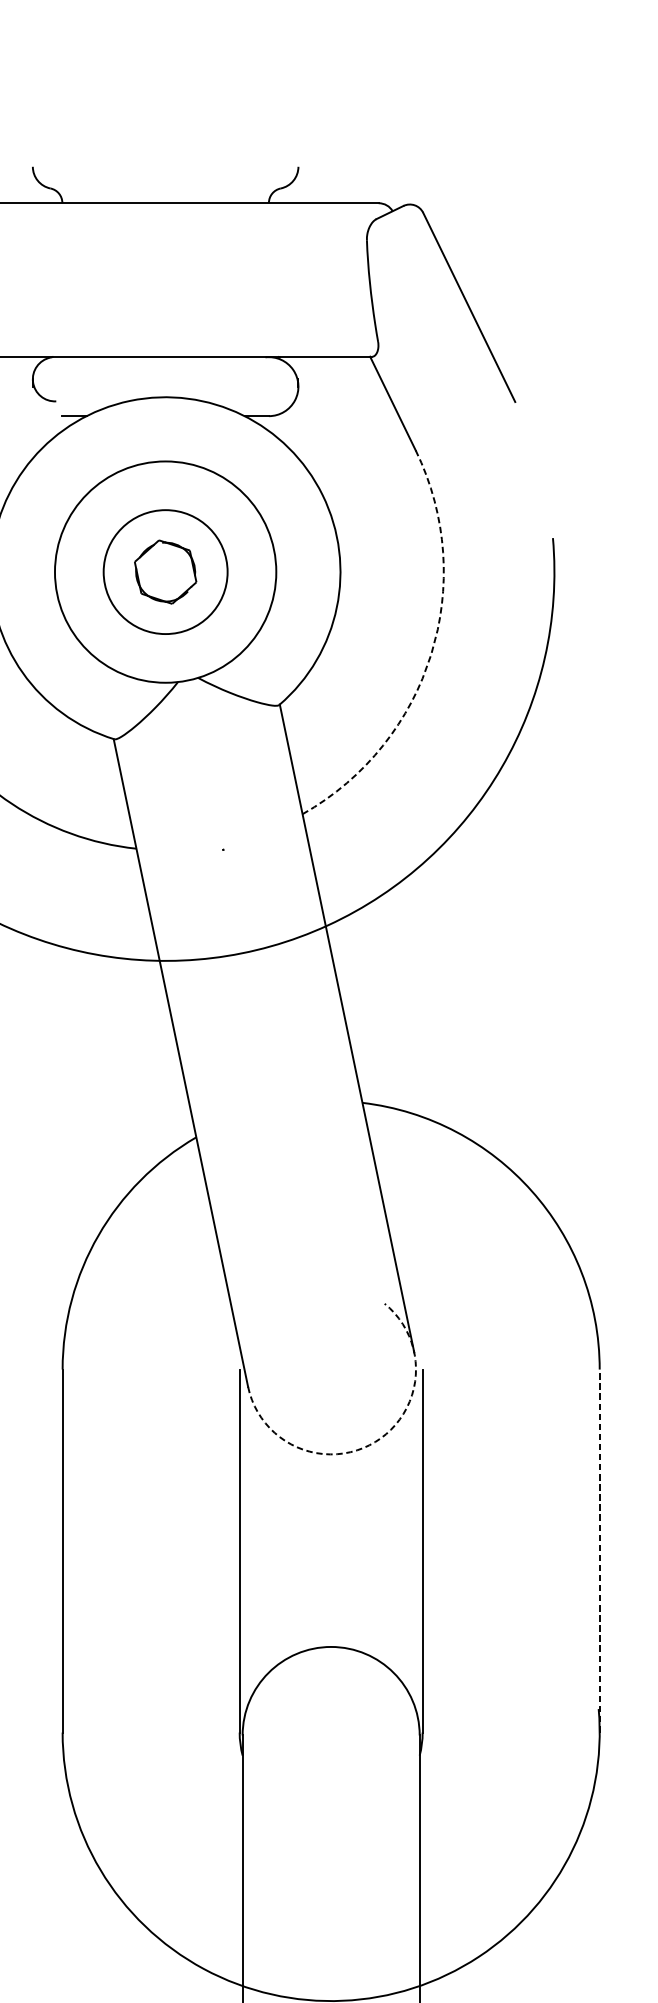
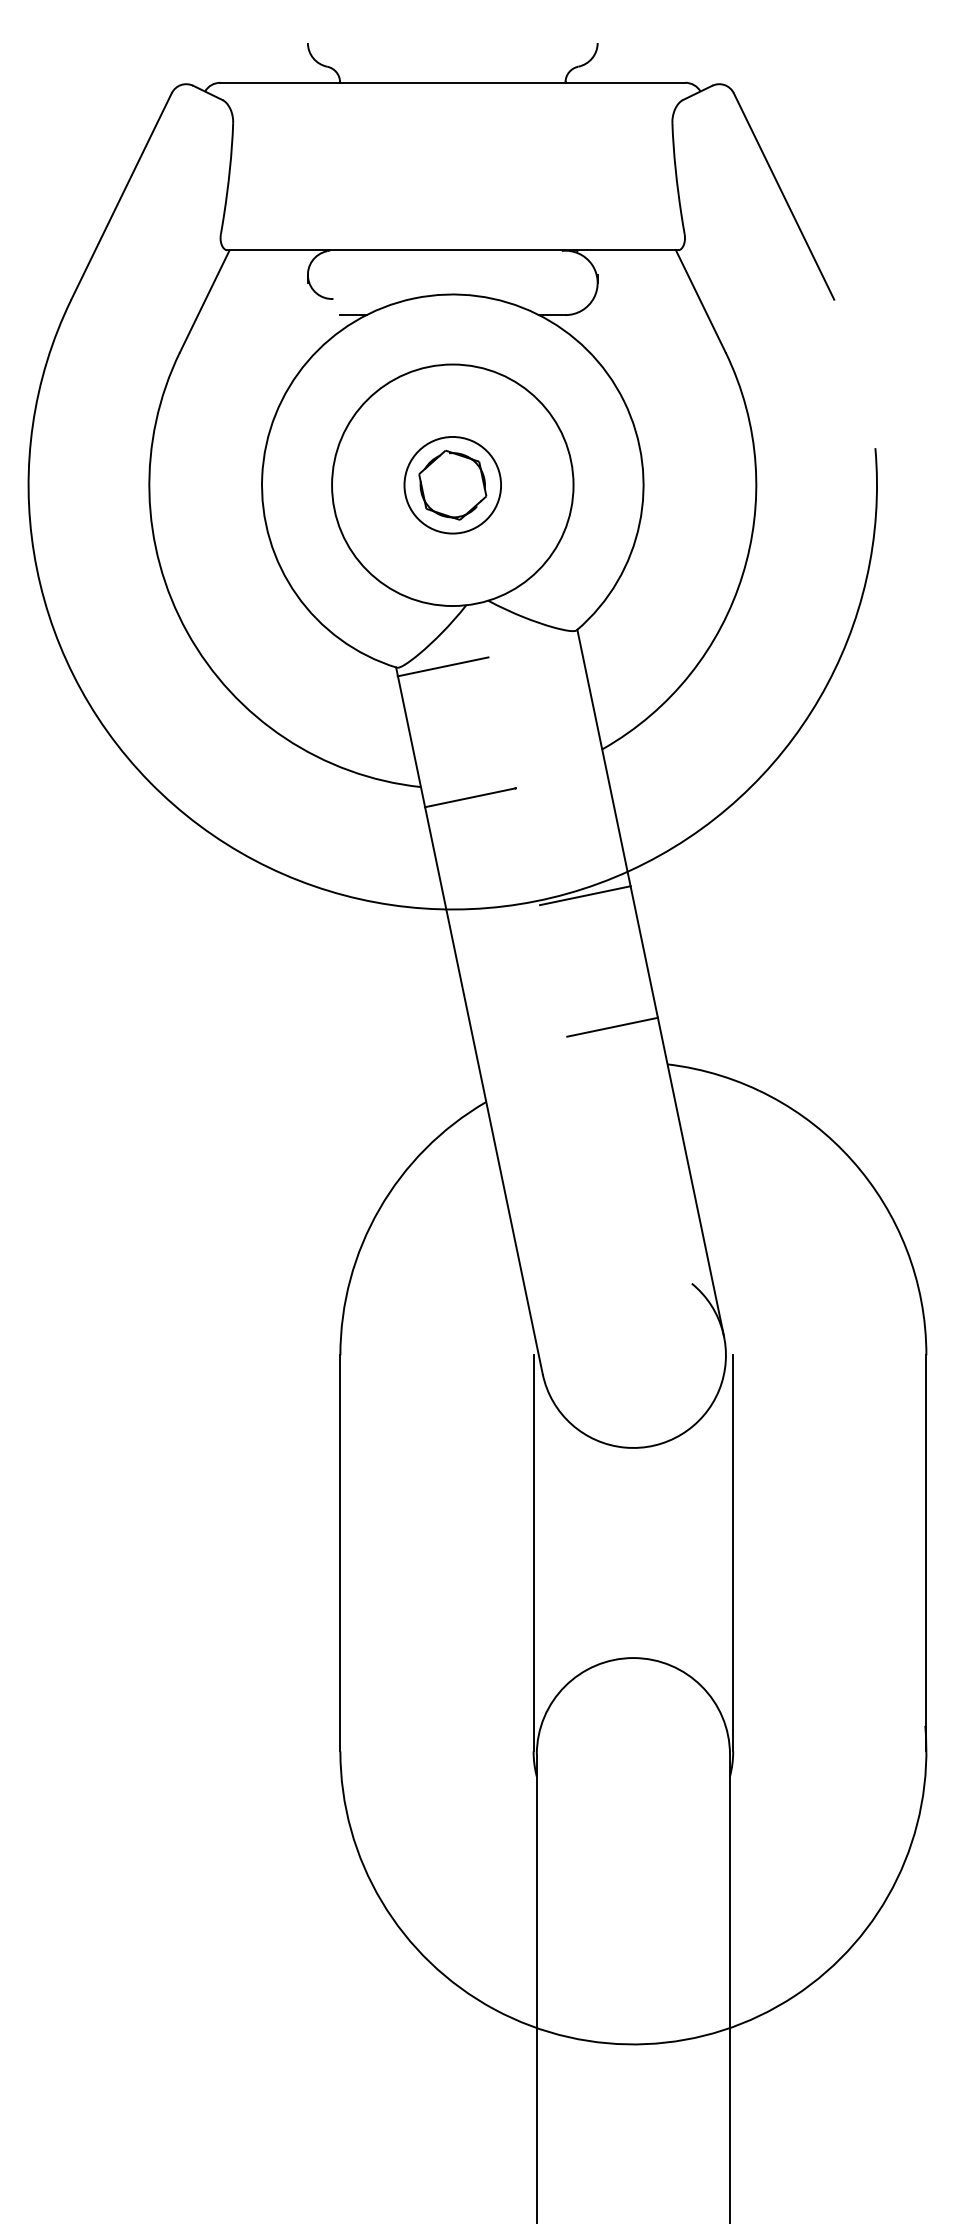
circle: (165, 571) -> (452, 484), size x0.71
arc: (431, 654) -> (742, 575), dashed -> solid
line: (156, 738) -> (442, 666), added
line: (180, 858) -> (469, 797), added
line: (287, 948) -> (585, 895), added
line: (312, 1068) -> (612, 1026), added
arc: (375, 1442) -> (681, 1434), dashed -> solid
line: (599, 1550) -> (926, 1552), dashed -> solid

